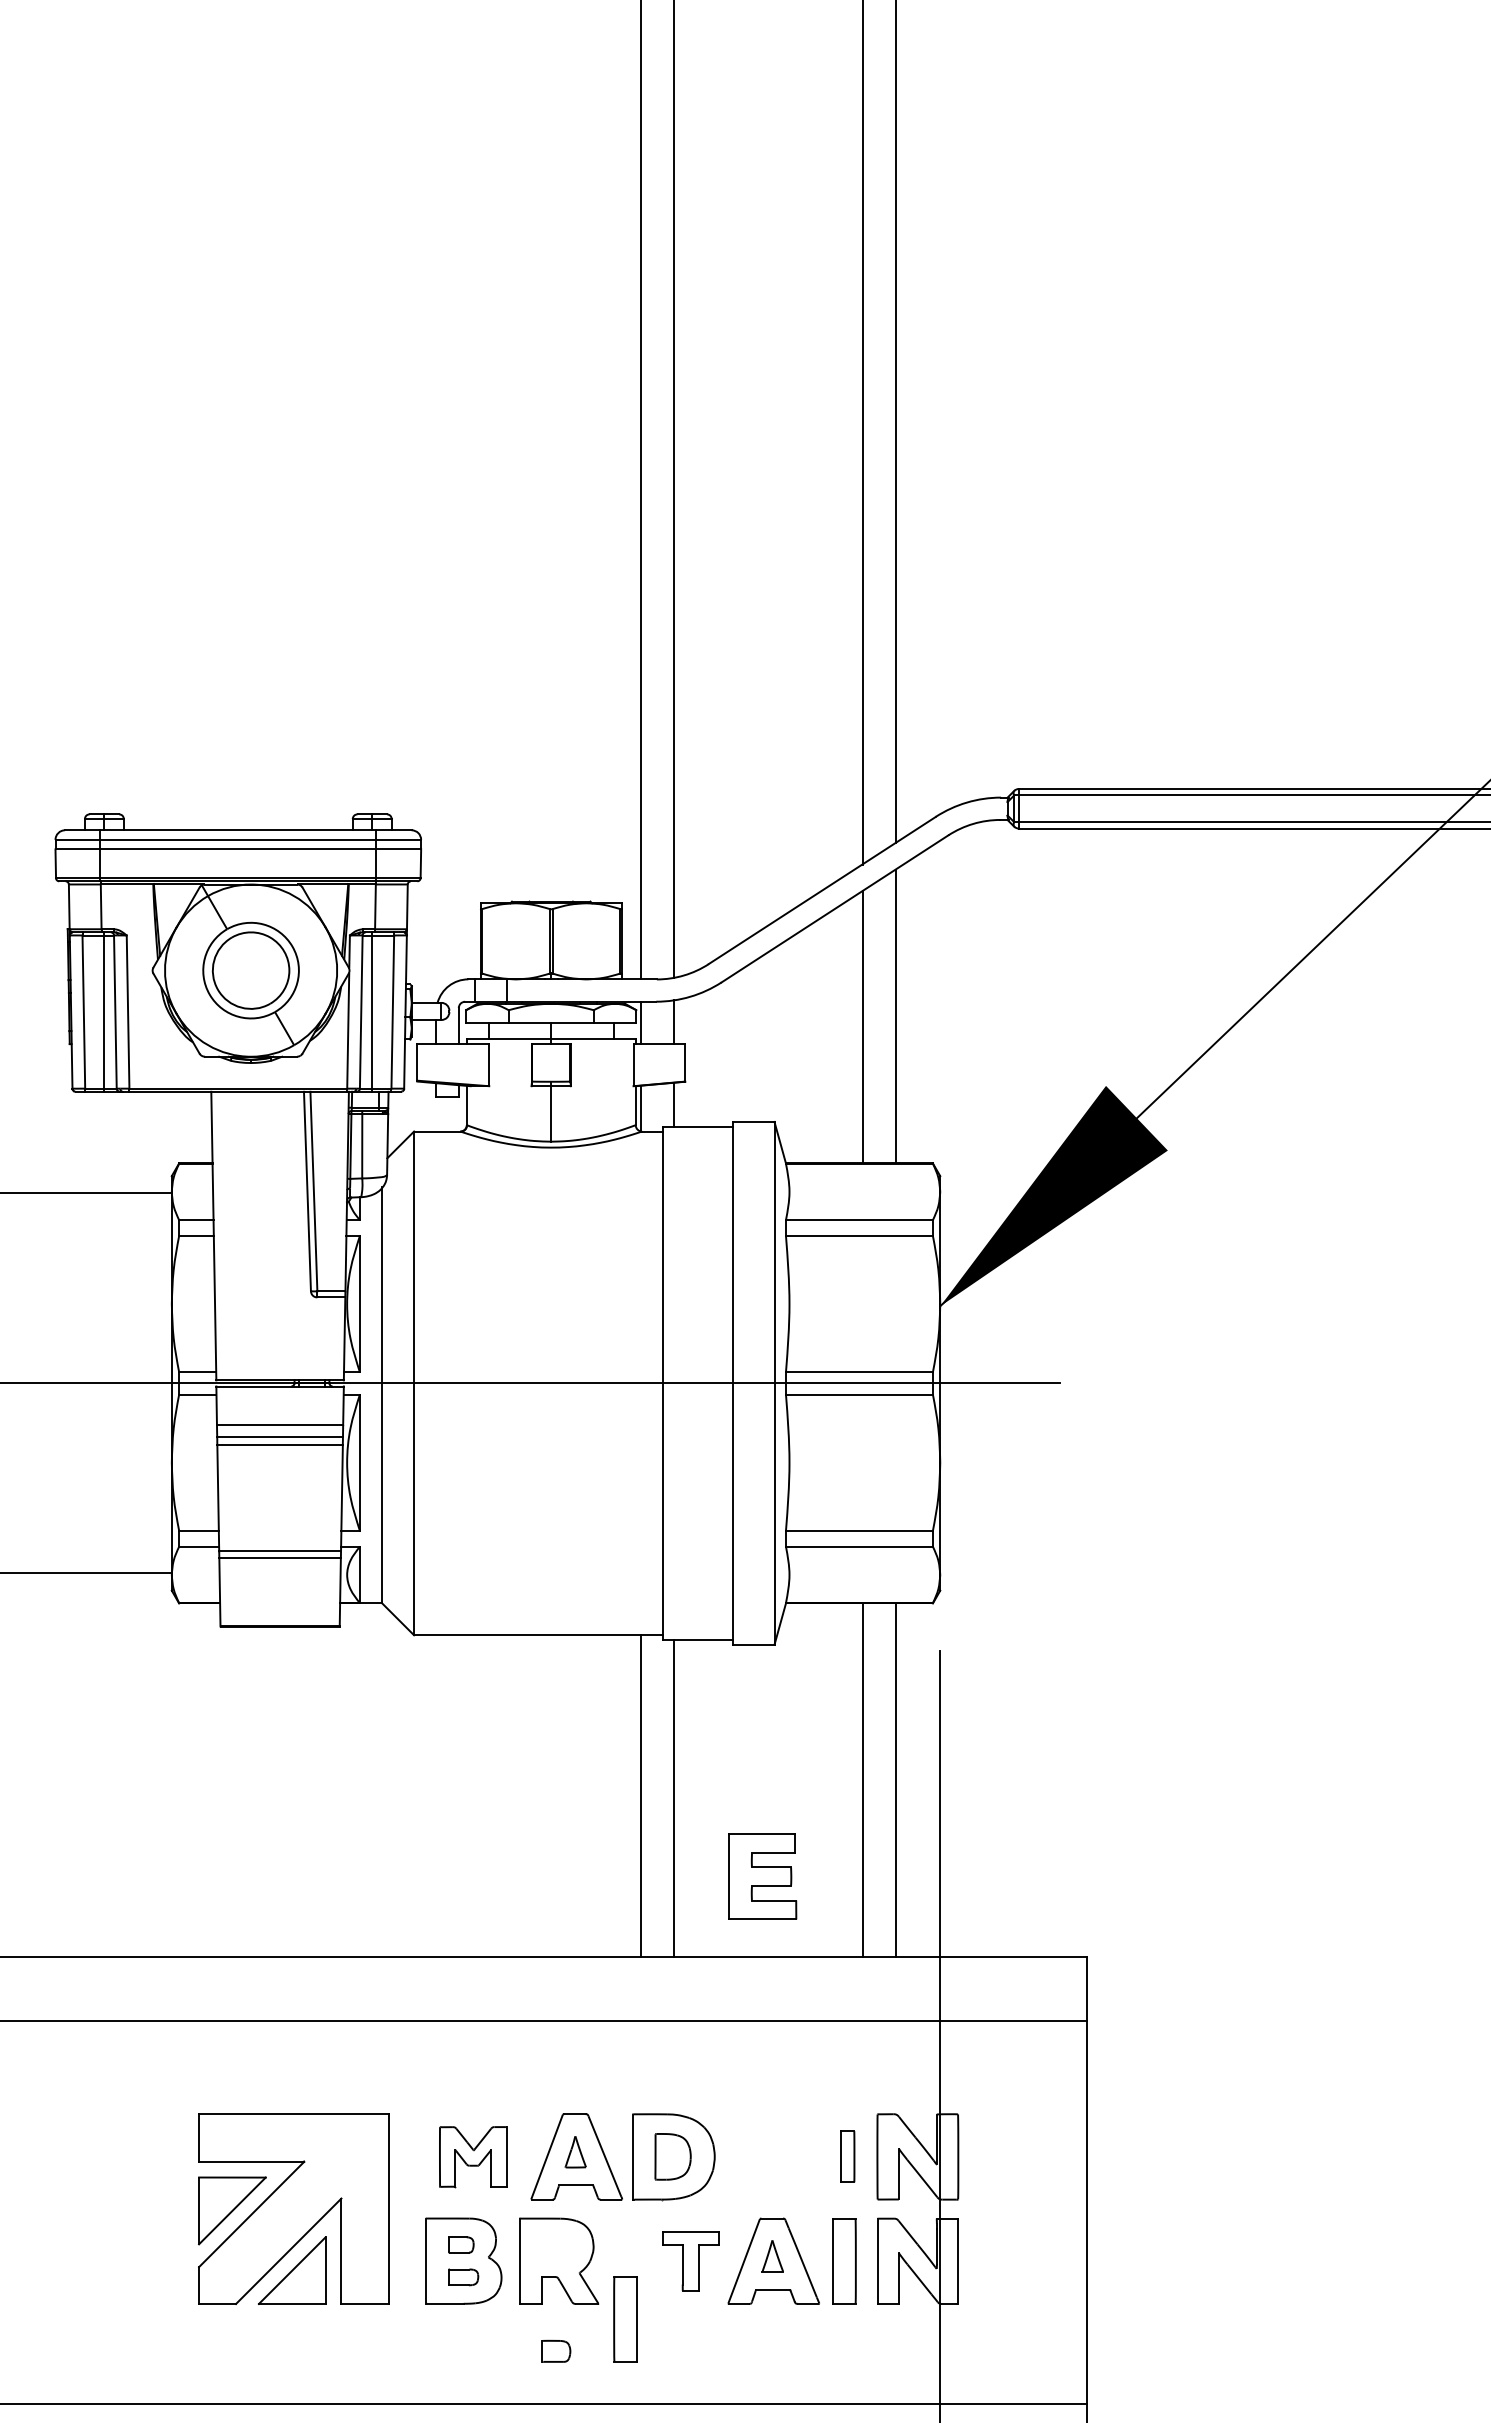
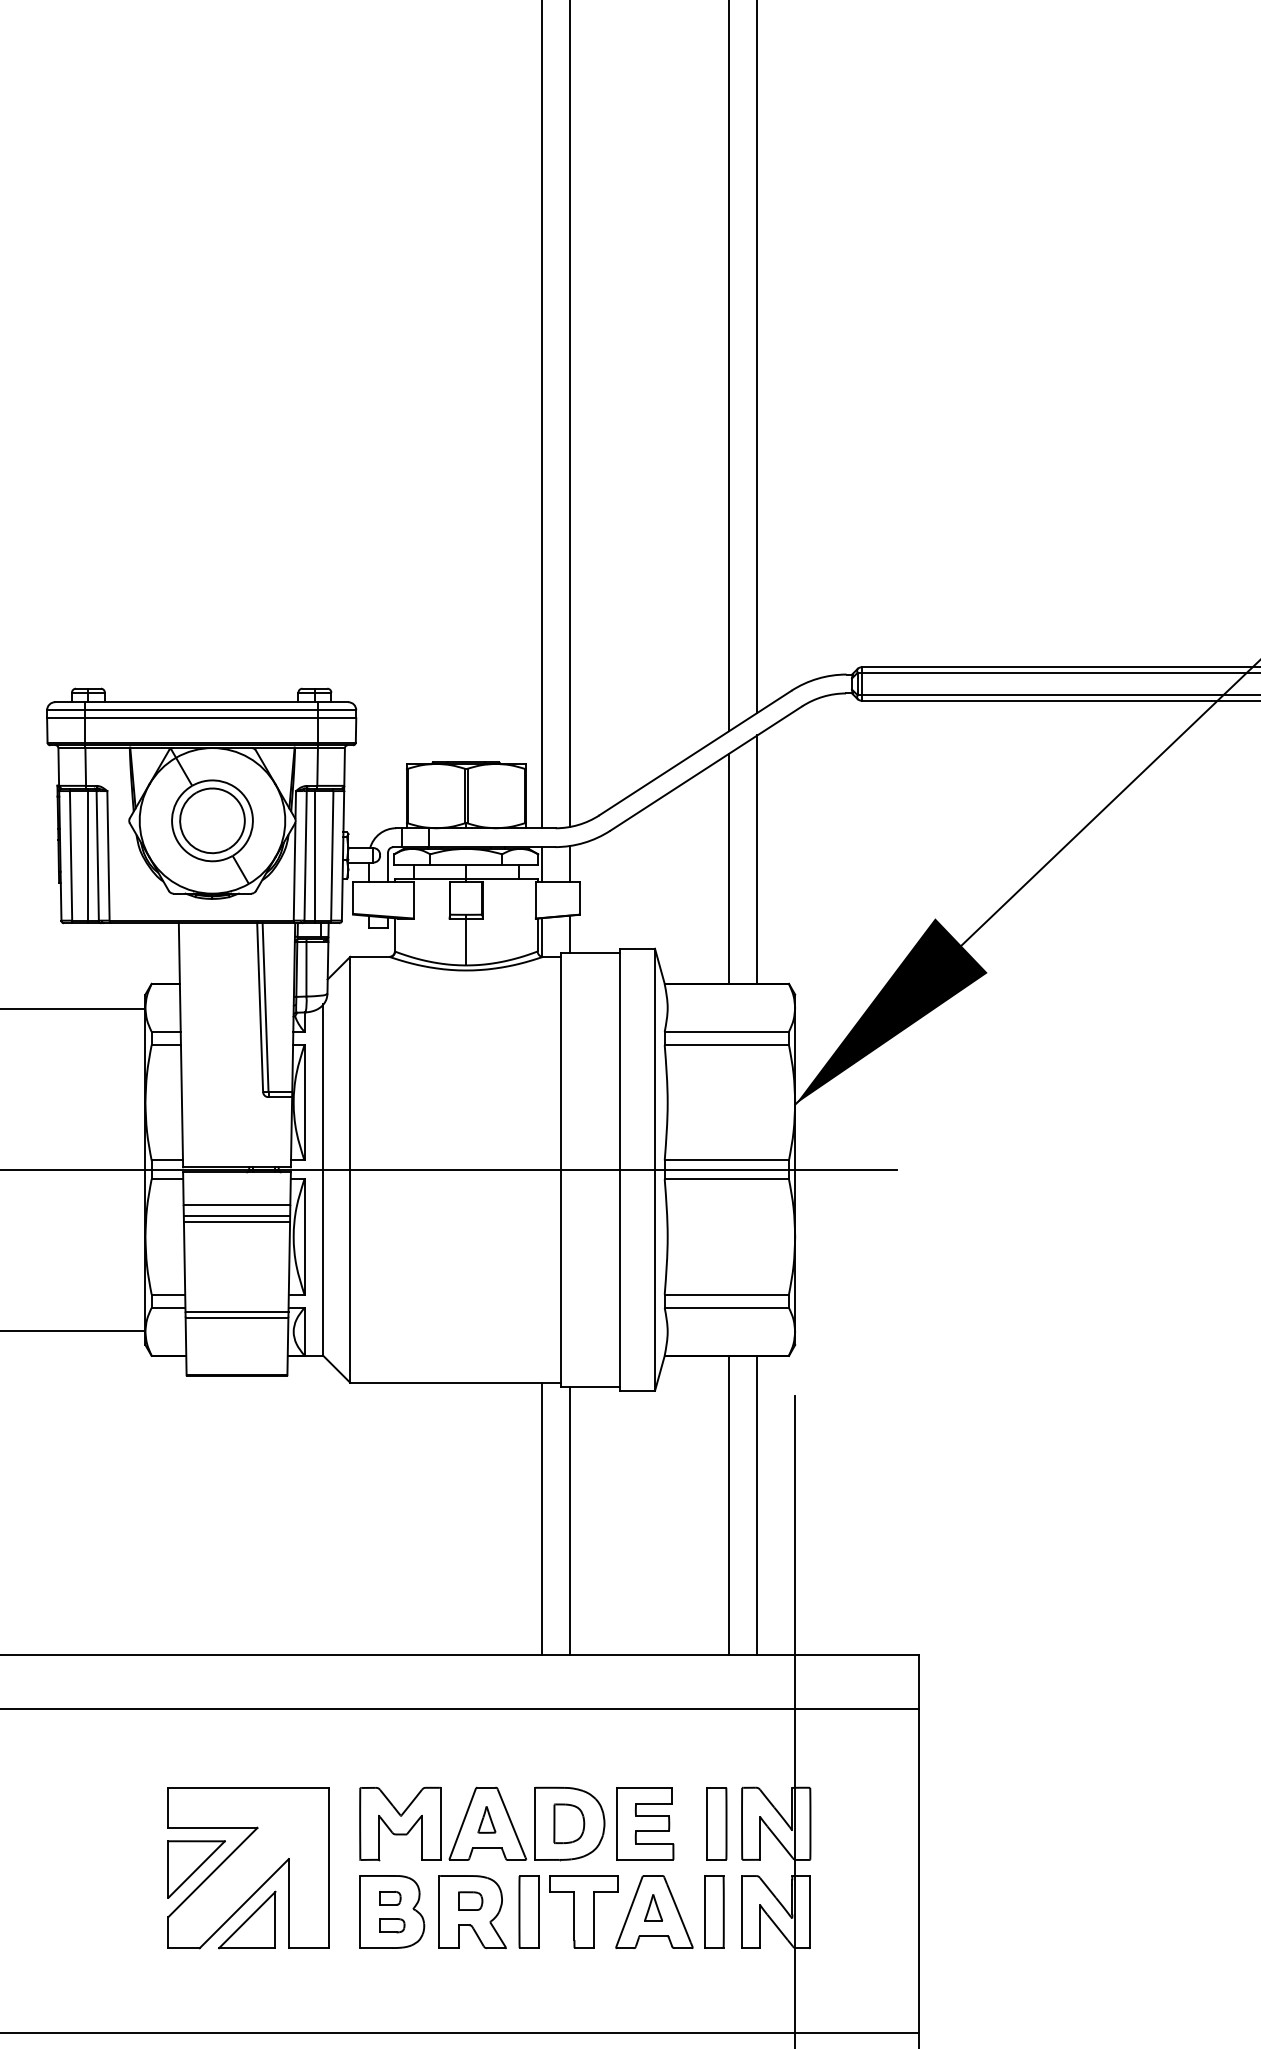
part: (762, 1876) -> (644, 1823), moved
part: (472, 2156) -> (399, 1823), size x1.43
part: (847, 2156) -> (716, 1823), size x1.67
part: (690, 2261) -> (583, 1912), size x1.43
part: (625, 2319) -> (529, 1912), moved
part: (556, 2350) -> (470, 1900), moved

